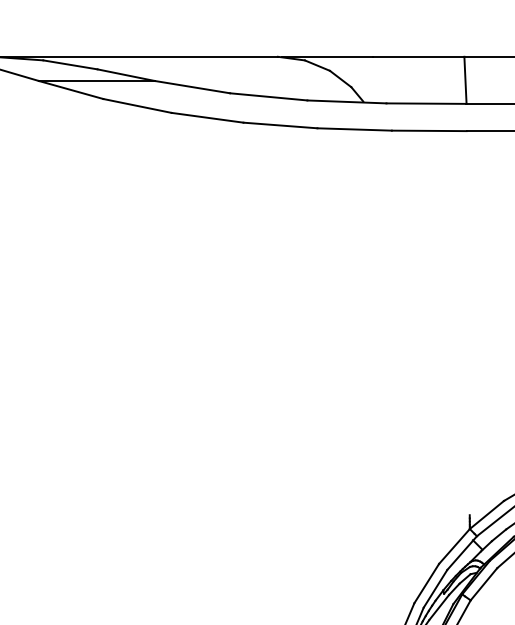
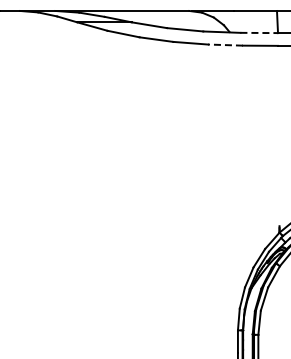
line: (427, 102) -> (259, 32), solid -> dashed
line: (352, 130) -> (224, 45), solid -> dashed

